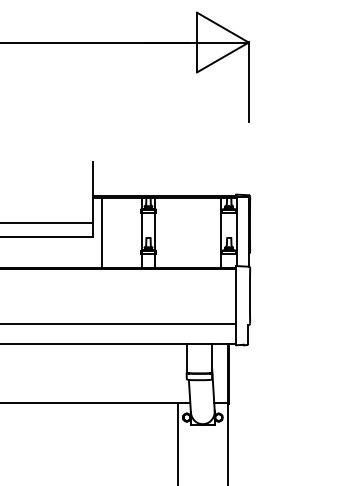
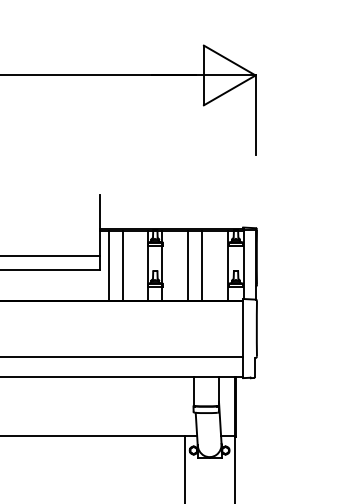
line: (115, 232) -> (122, 265), added
line: (181, 232) -> (188, 265), added
line: (195, 232) -> (202, 265), added

